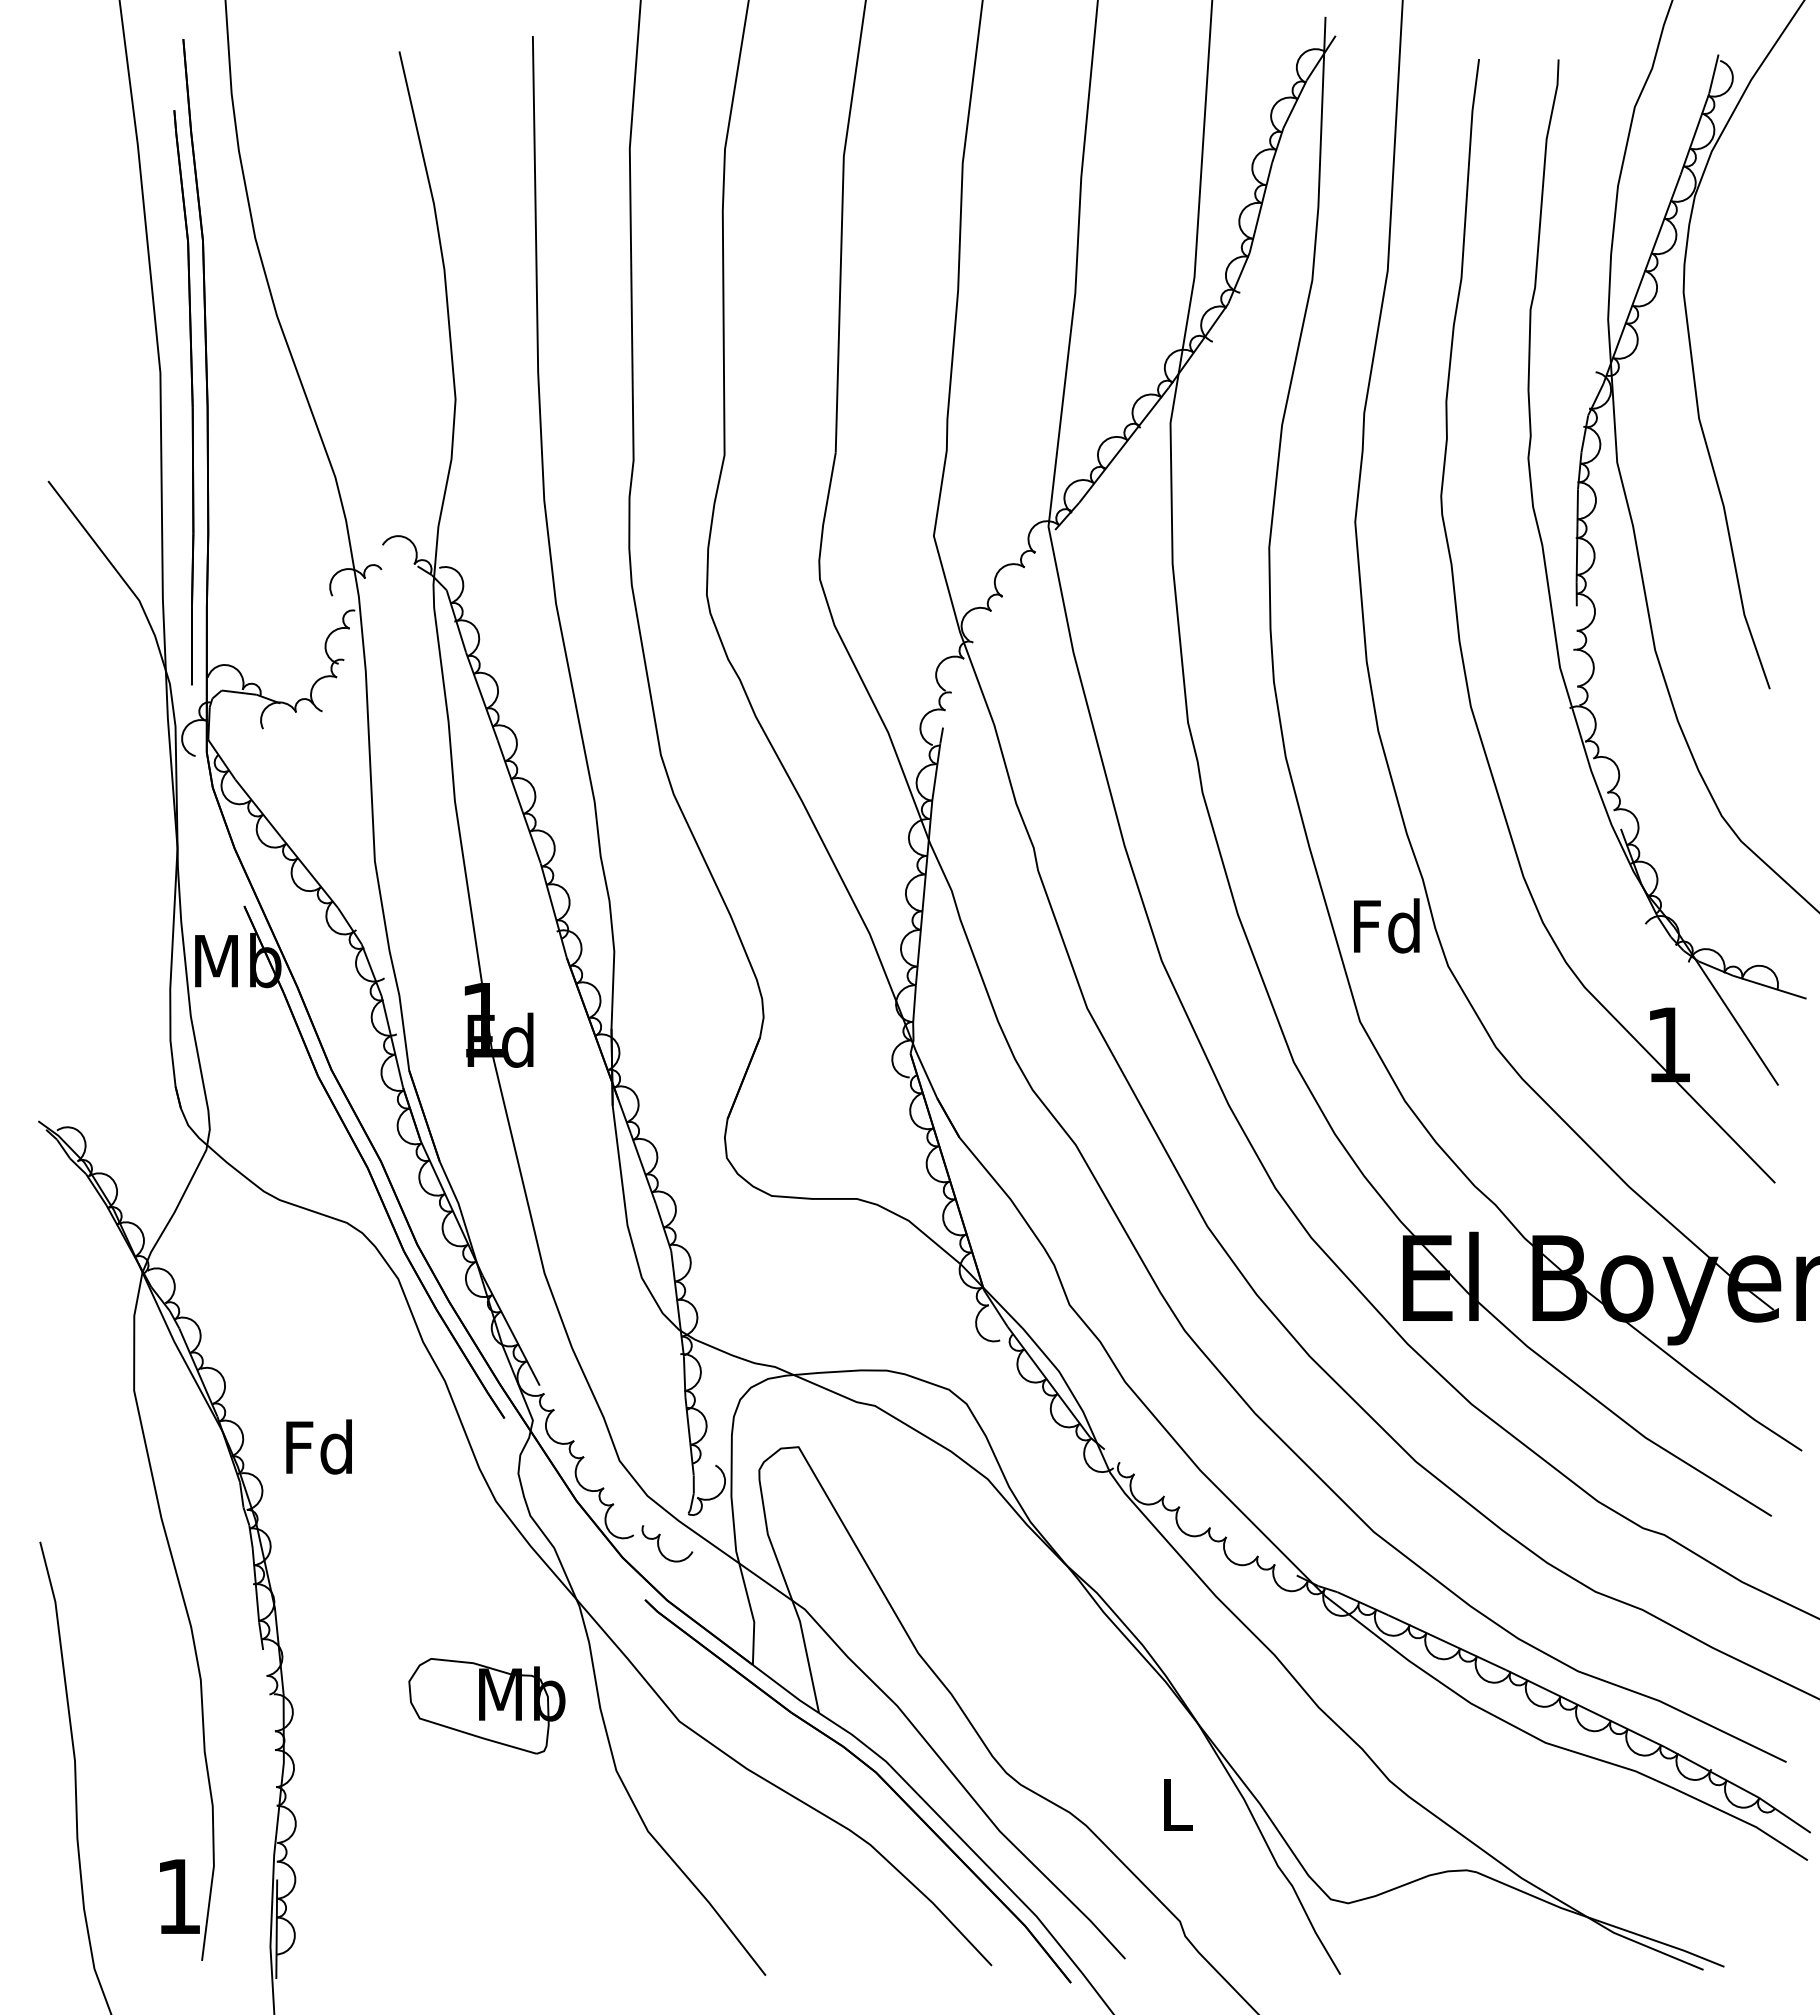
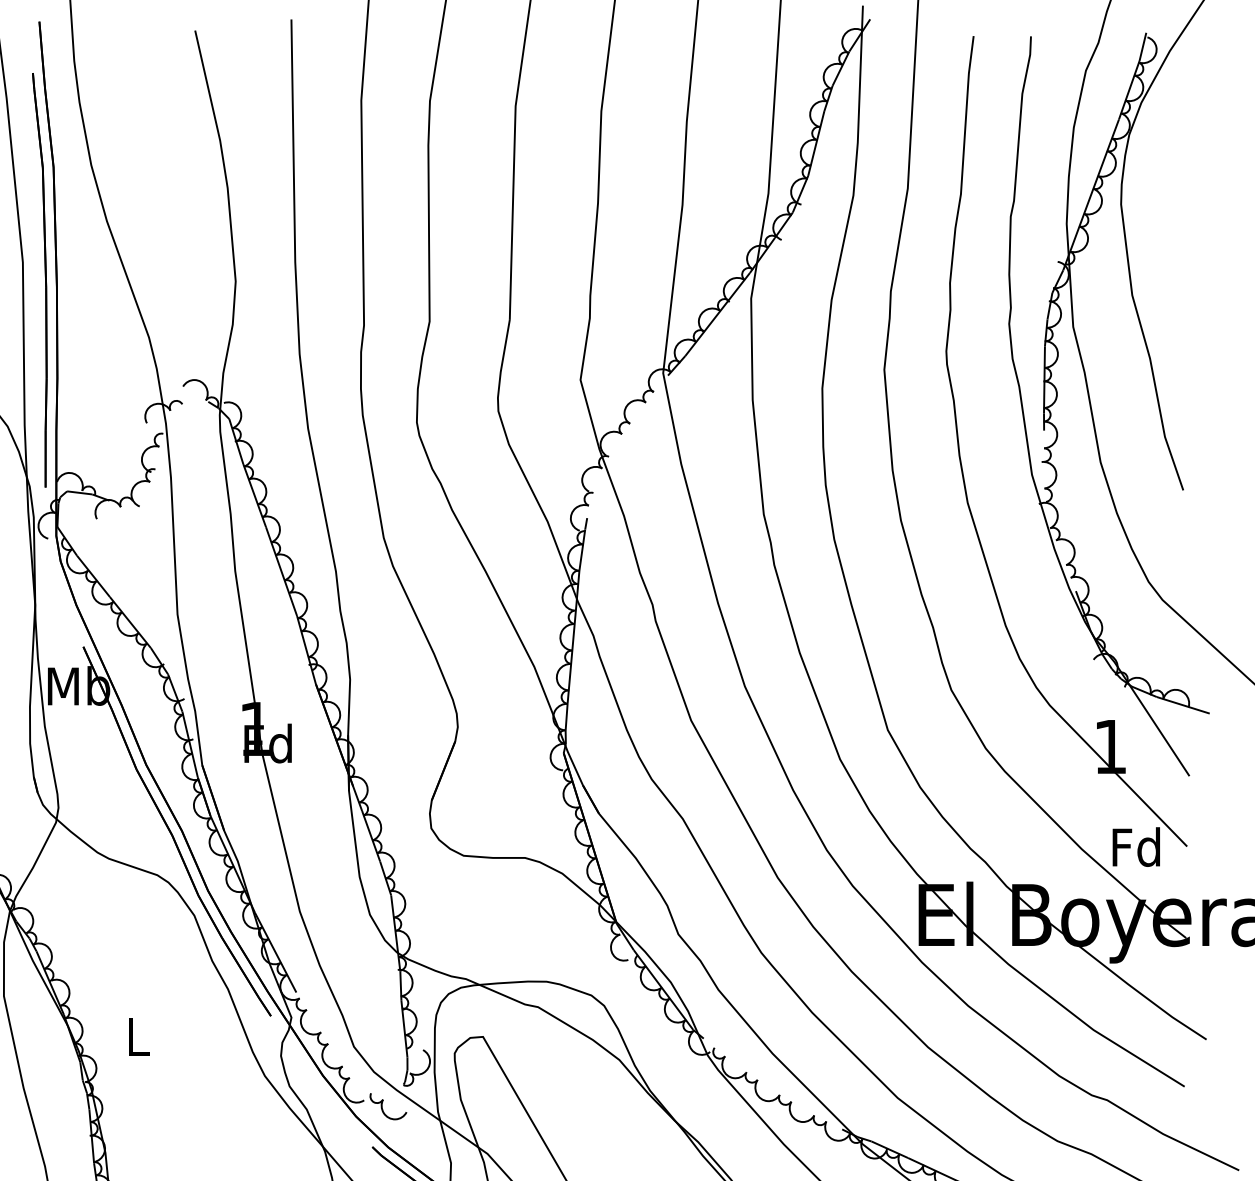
text: (1386, 925) -> (1136, 846), moved
text: (318, 1446) -> (136, 1036), Fd -> L

